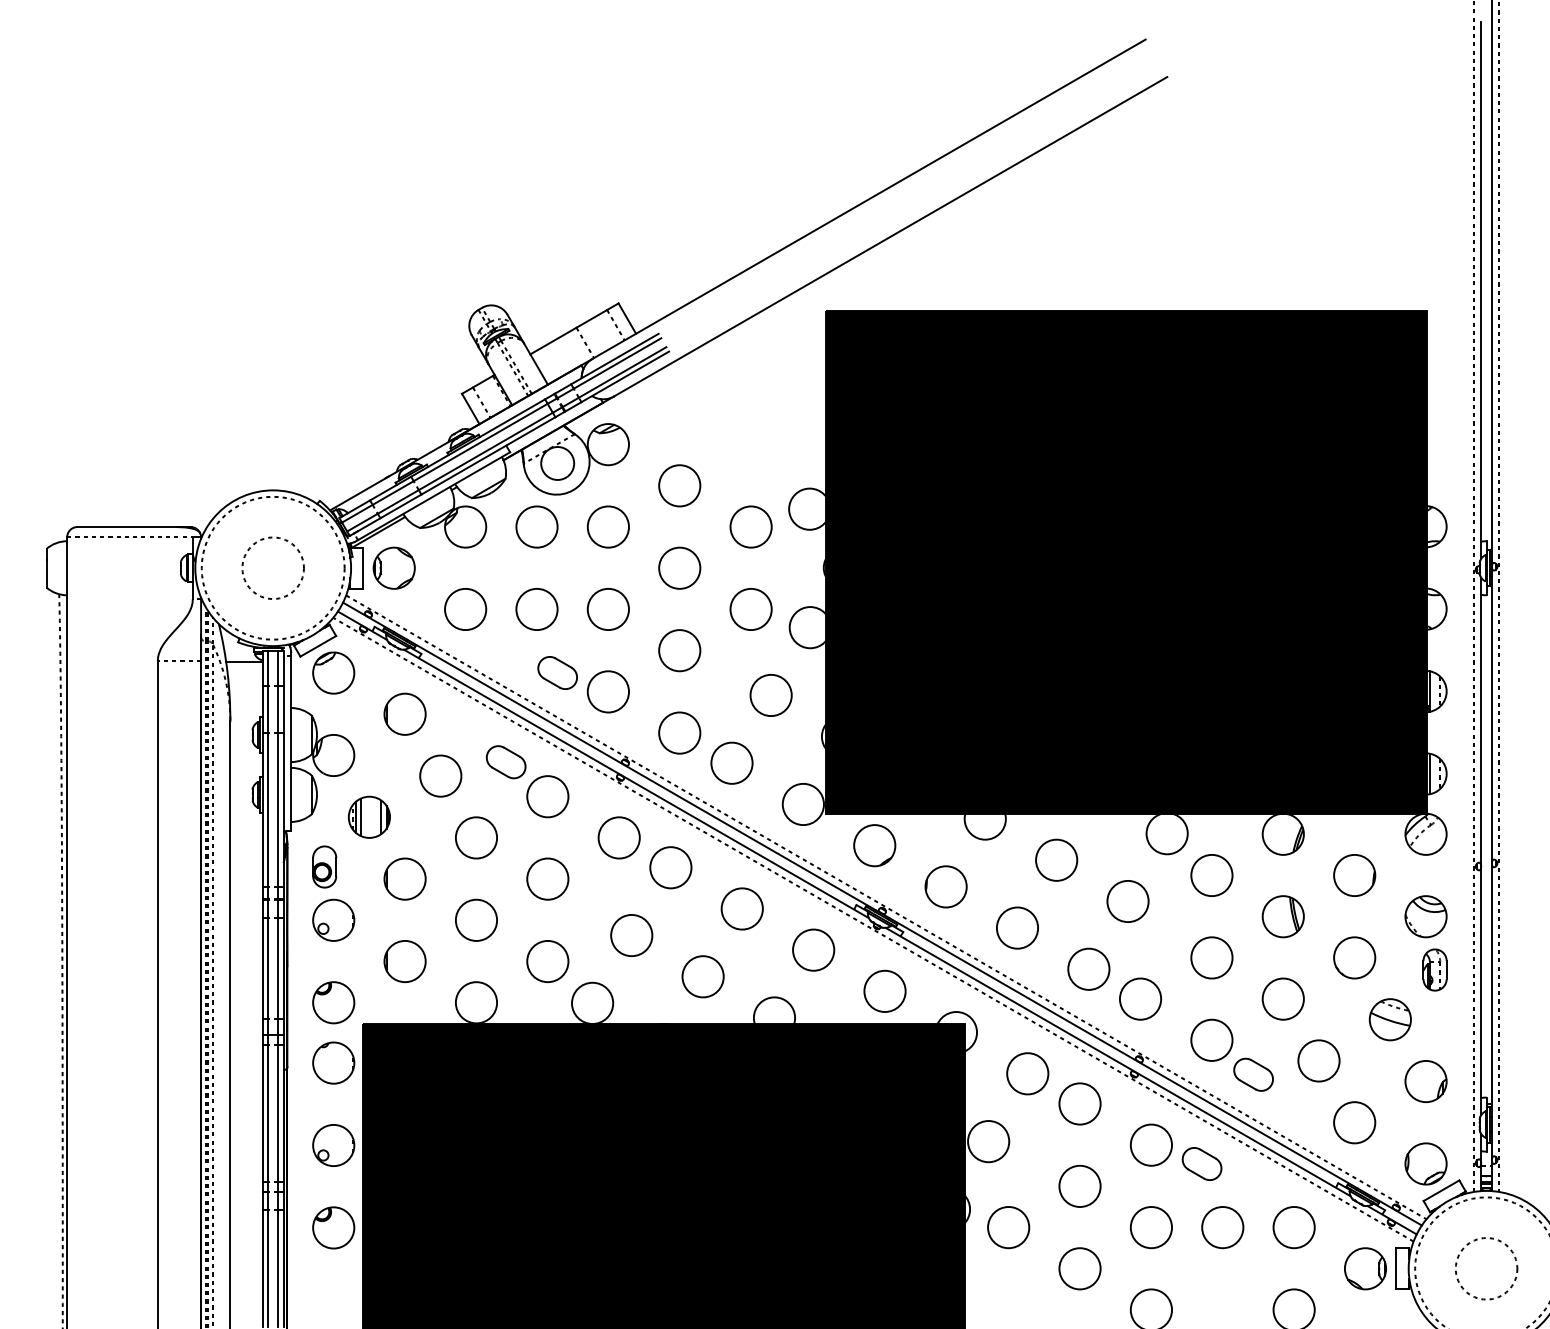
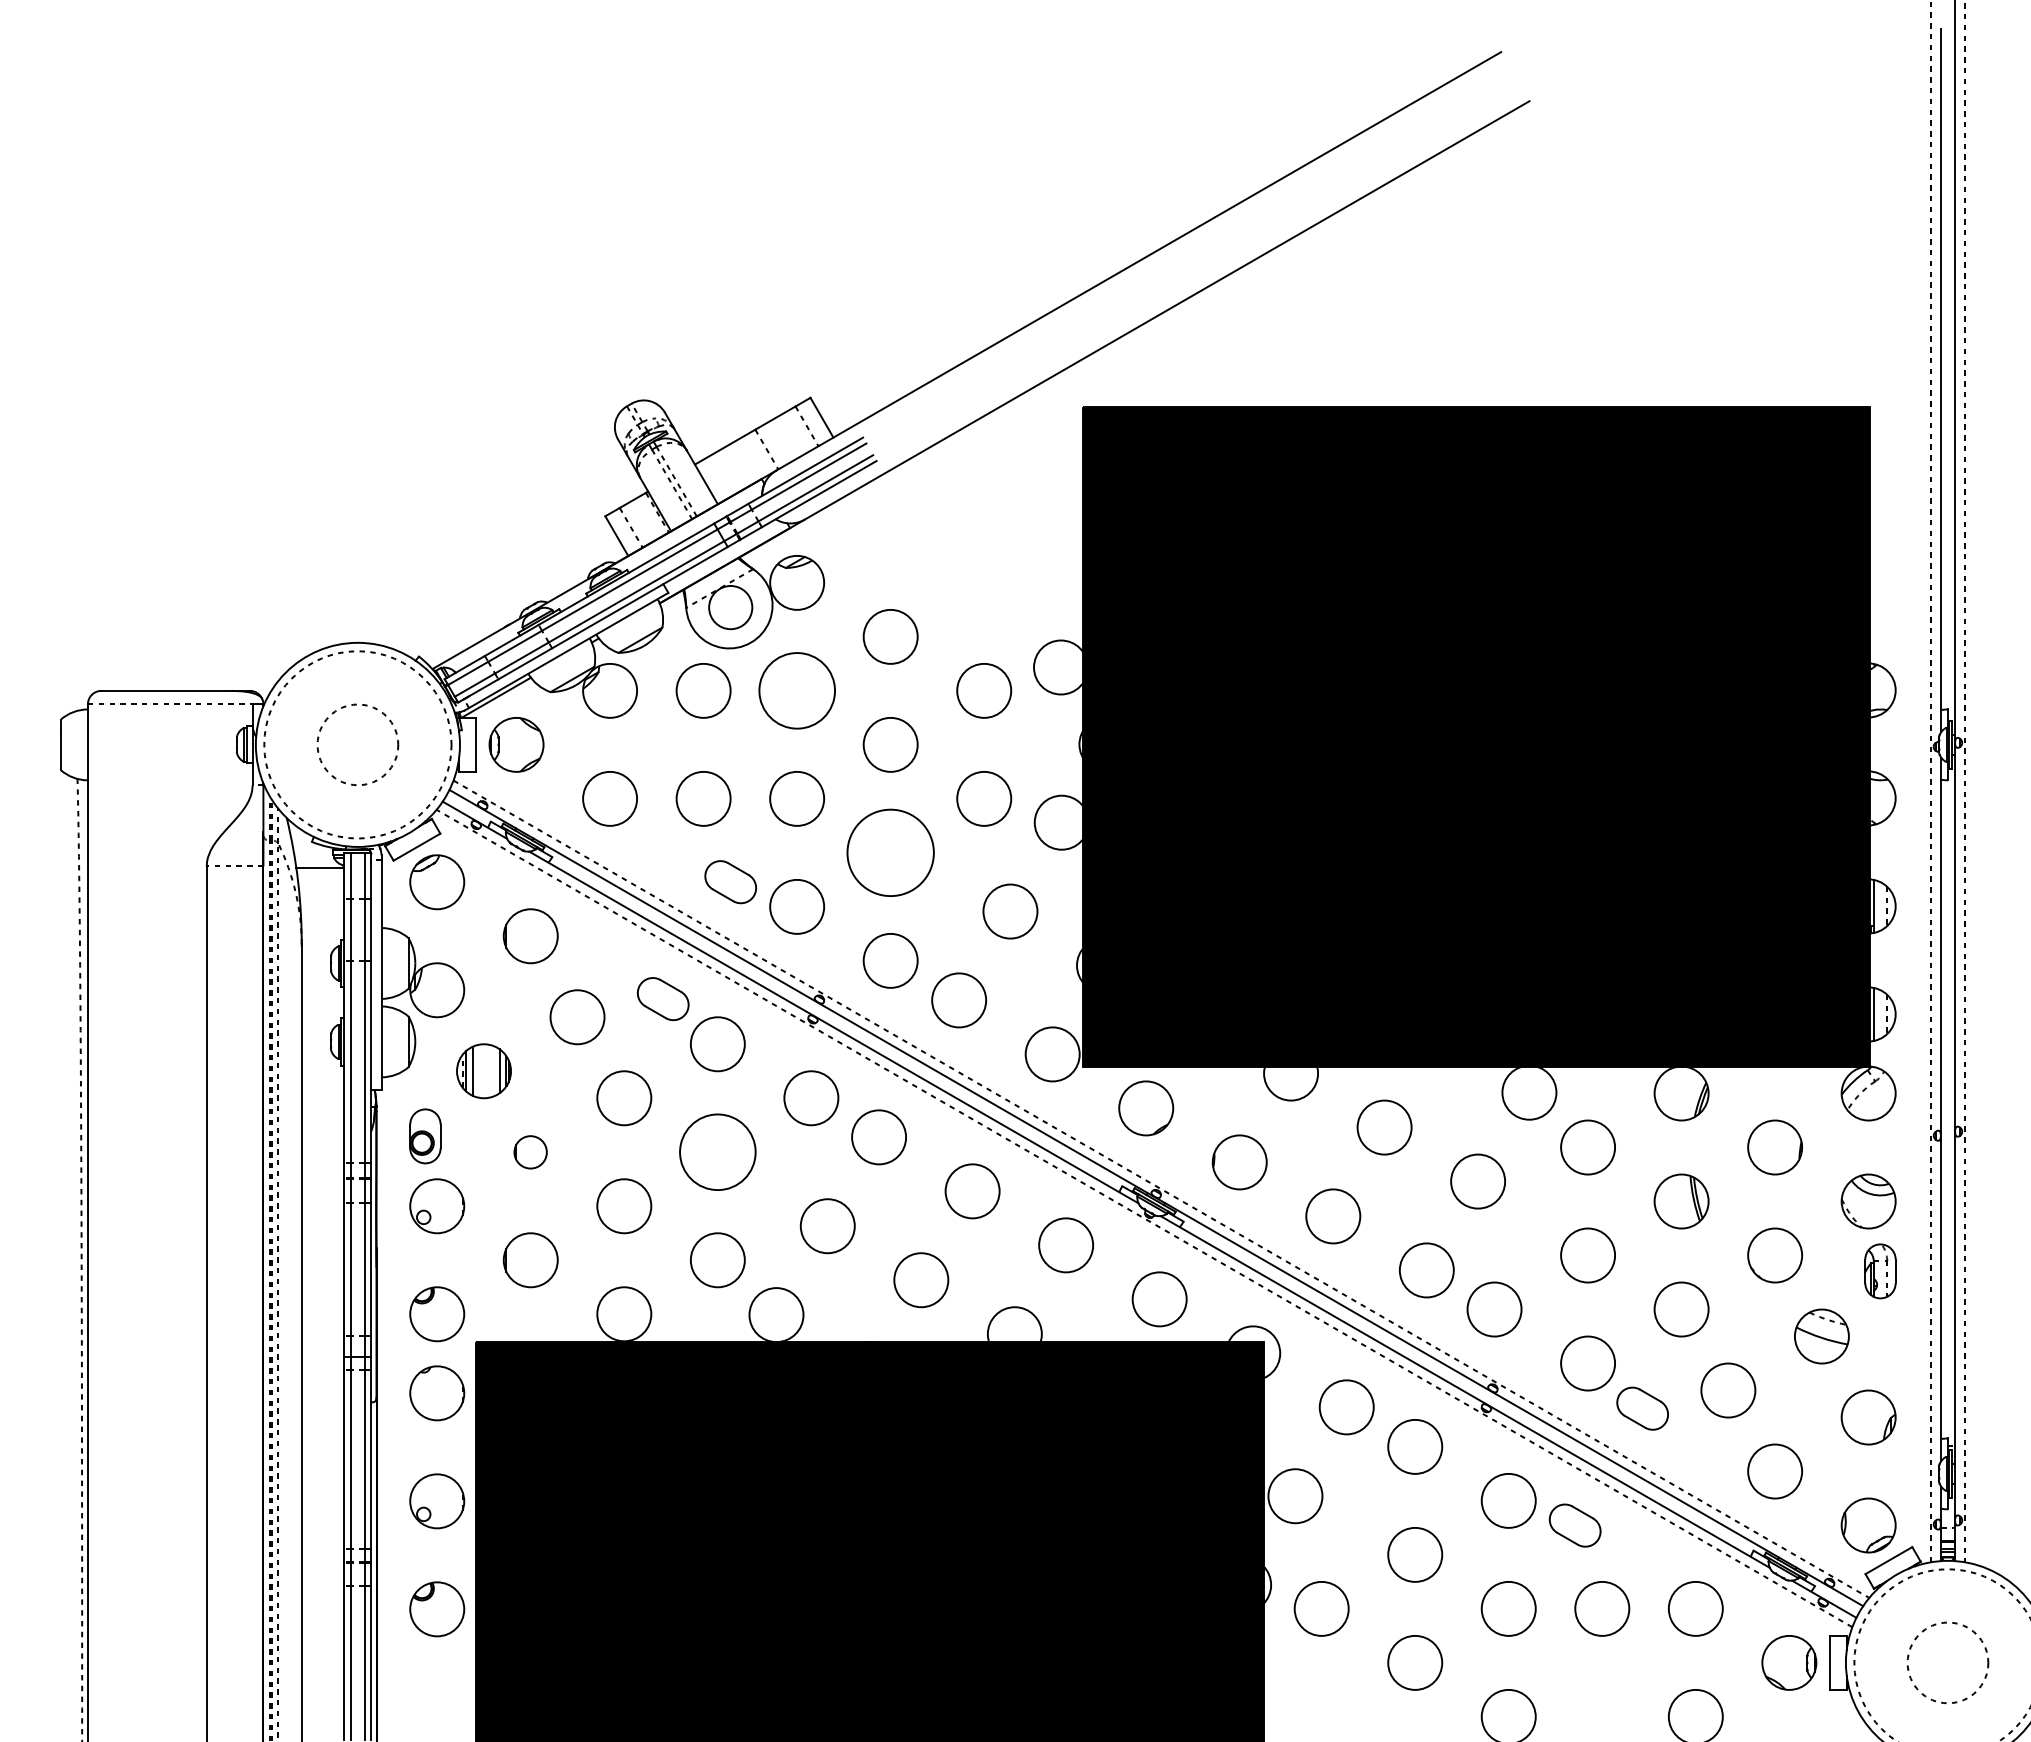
circle: (607, 526) -> (796, 690), size x1.4
circle: (679, 650) -> (890, 852), size x1.6
part: (404, 879) -> (530, 1152), size x0.6
circle: (547, 879) -> (717, 1152), size x1.4

